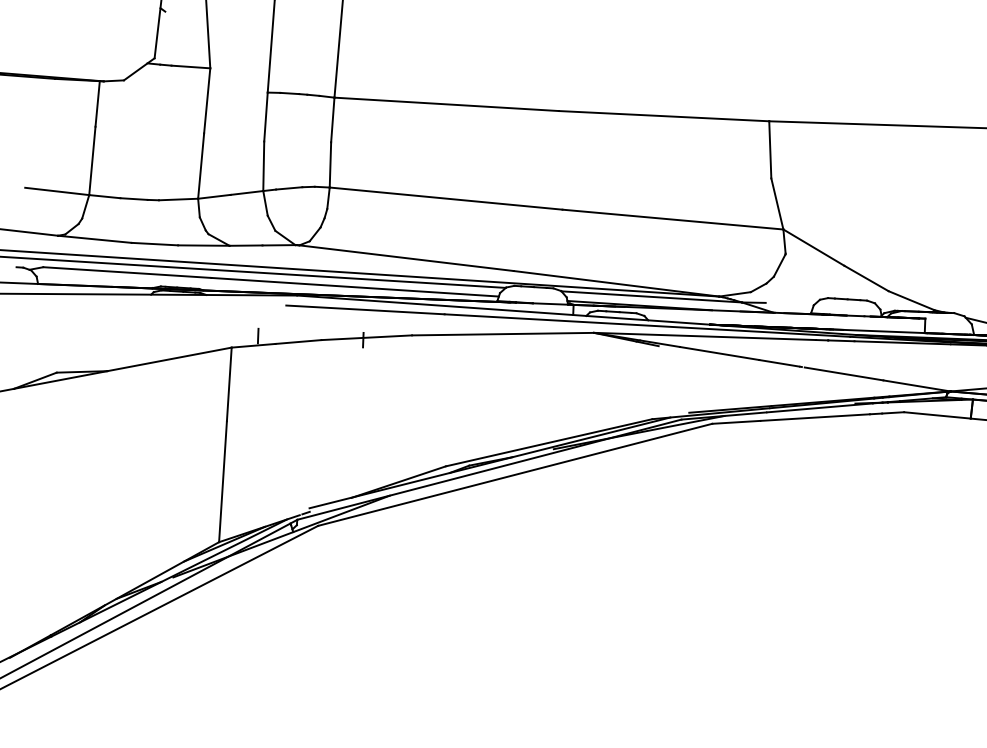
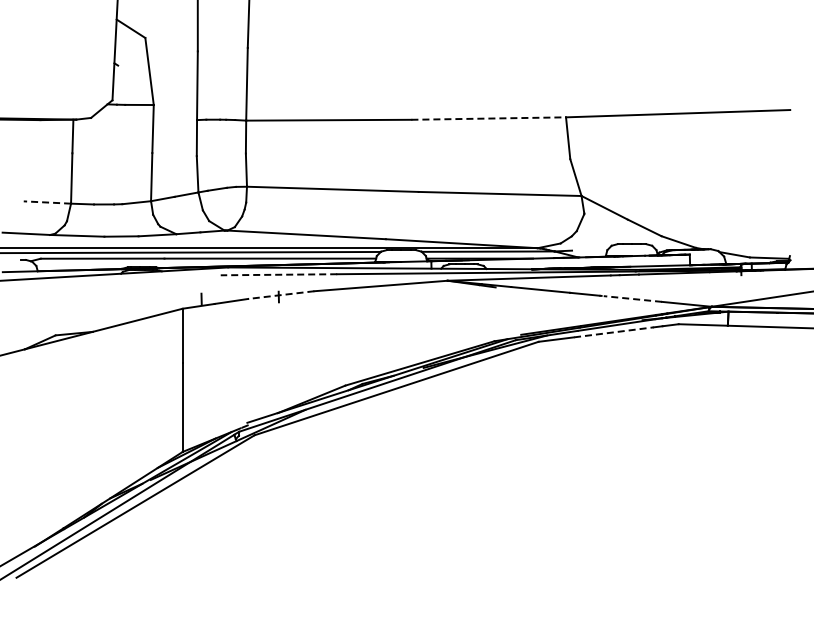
line: (665, 116) -> (489, 118), solid -> dashed
line: (57, 191) -> (47, 202), solid -> dashed
line: (364, 309) -> (278, 274), solid -> dashed
line: (365, 338) -> (280, 295), solid -> dashed
line: (843, 373) -> (632, 298), solid -> dashed
line: (816, 417) -> (614, 332), solid -> dashed

